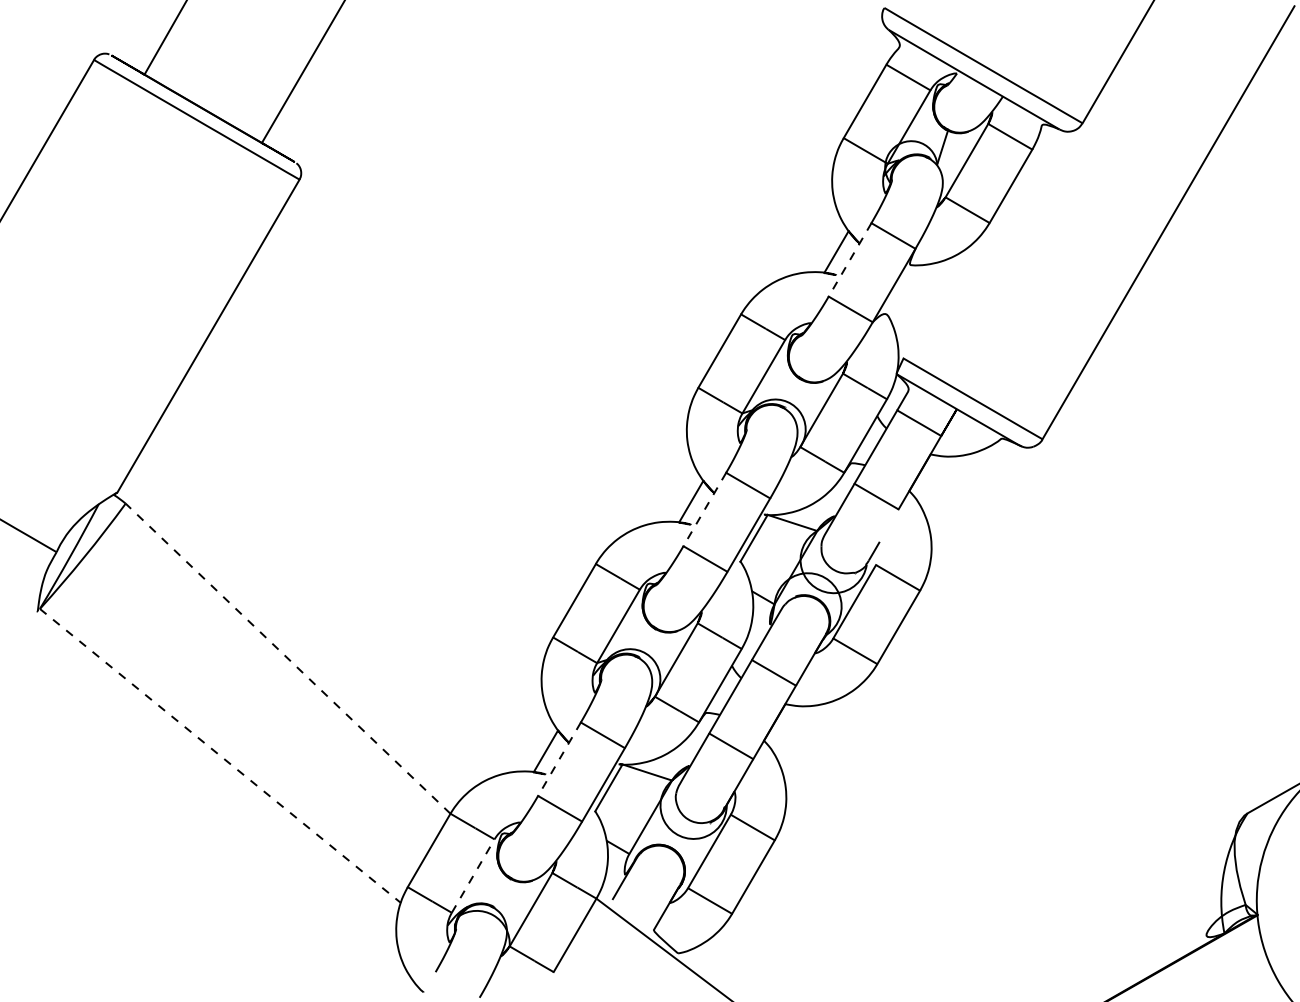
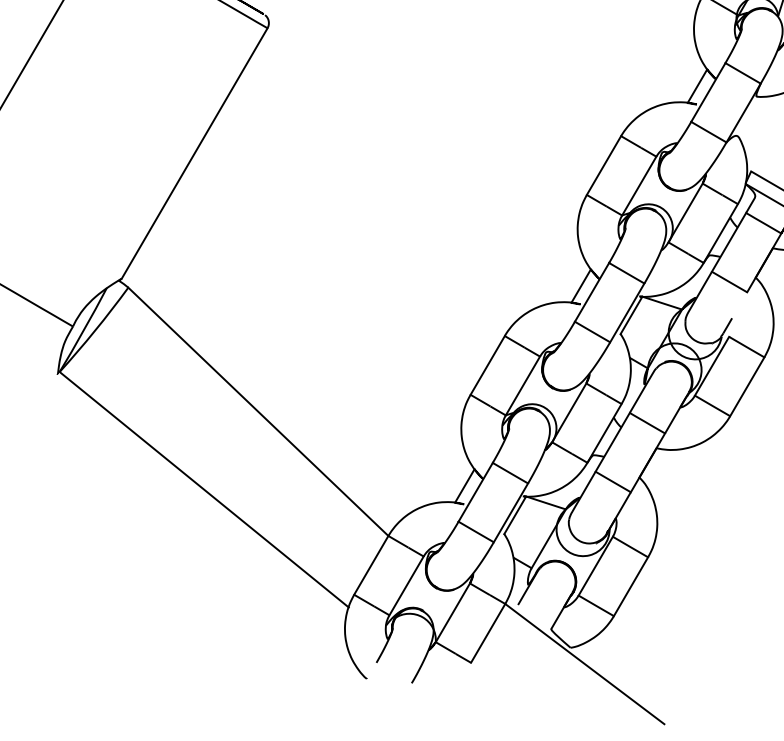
line: (849, 260) -> (707, 93), dashed -> solid
line: (704, 509) -> (591, 292), dashed -> solid
line: (288, 658) -> (258, 411), dashed -> solid
line: (220, 755) -> (204, 489), dashed -> solid
line: (559, 759) -> (475, 492), dashed -> solid
line: (473, 875) -> (406, 585), dashed -> solid

